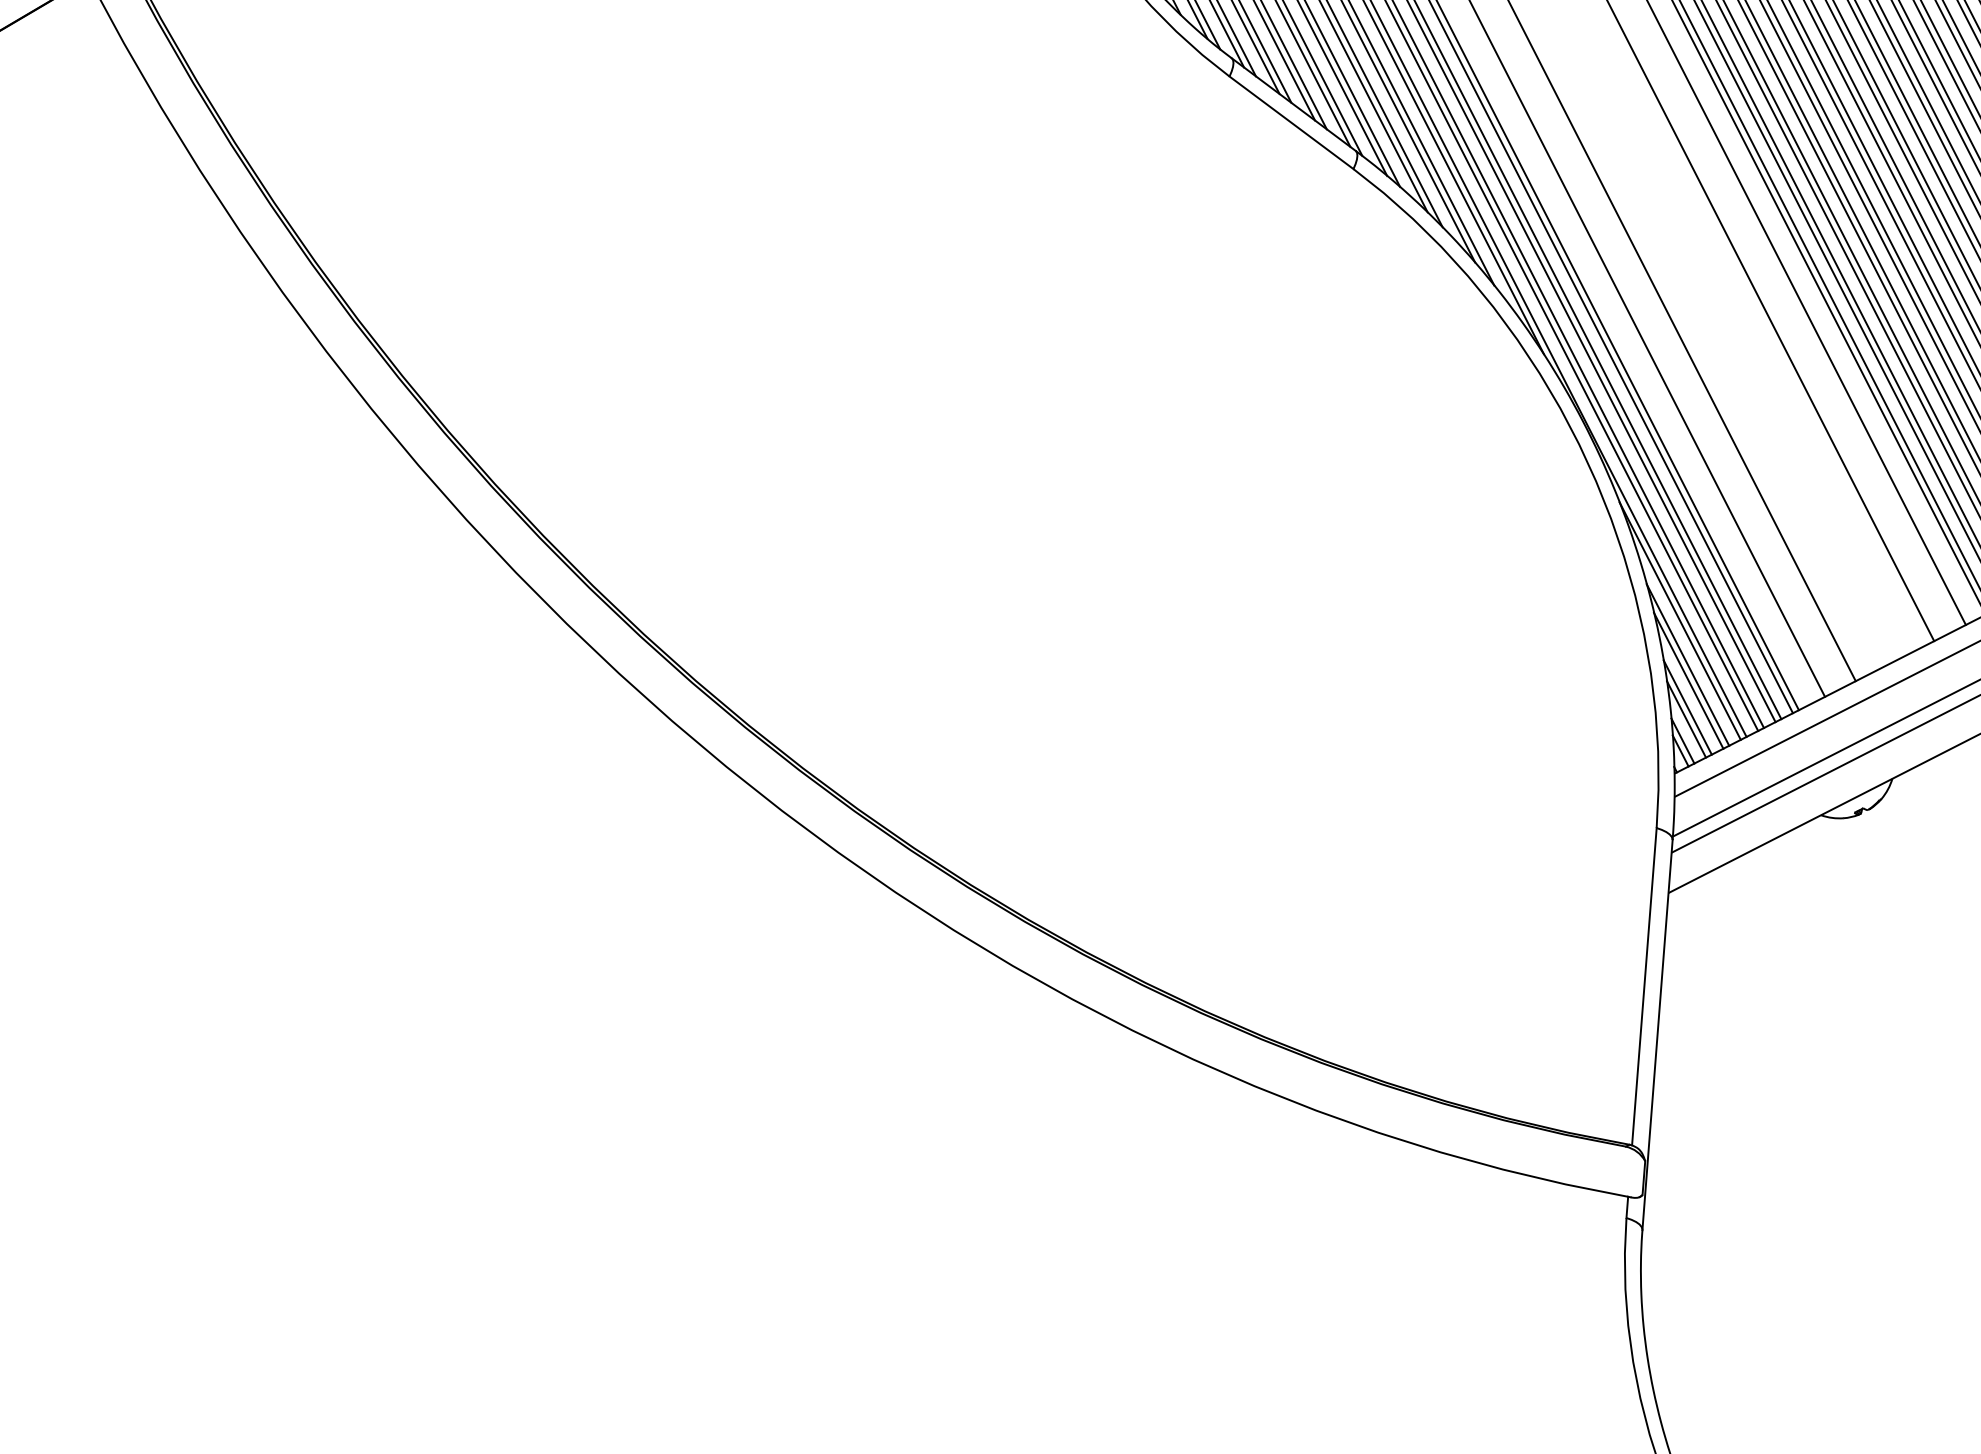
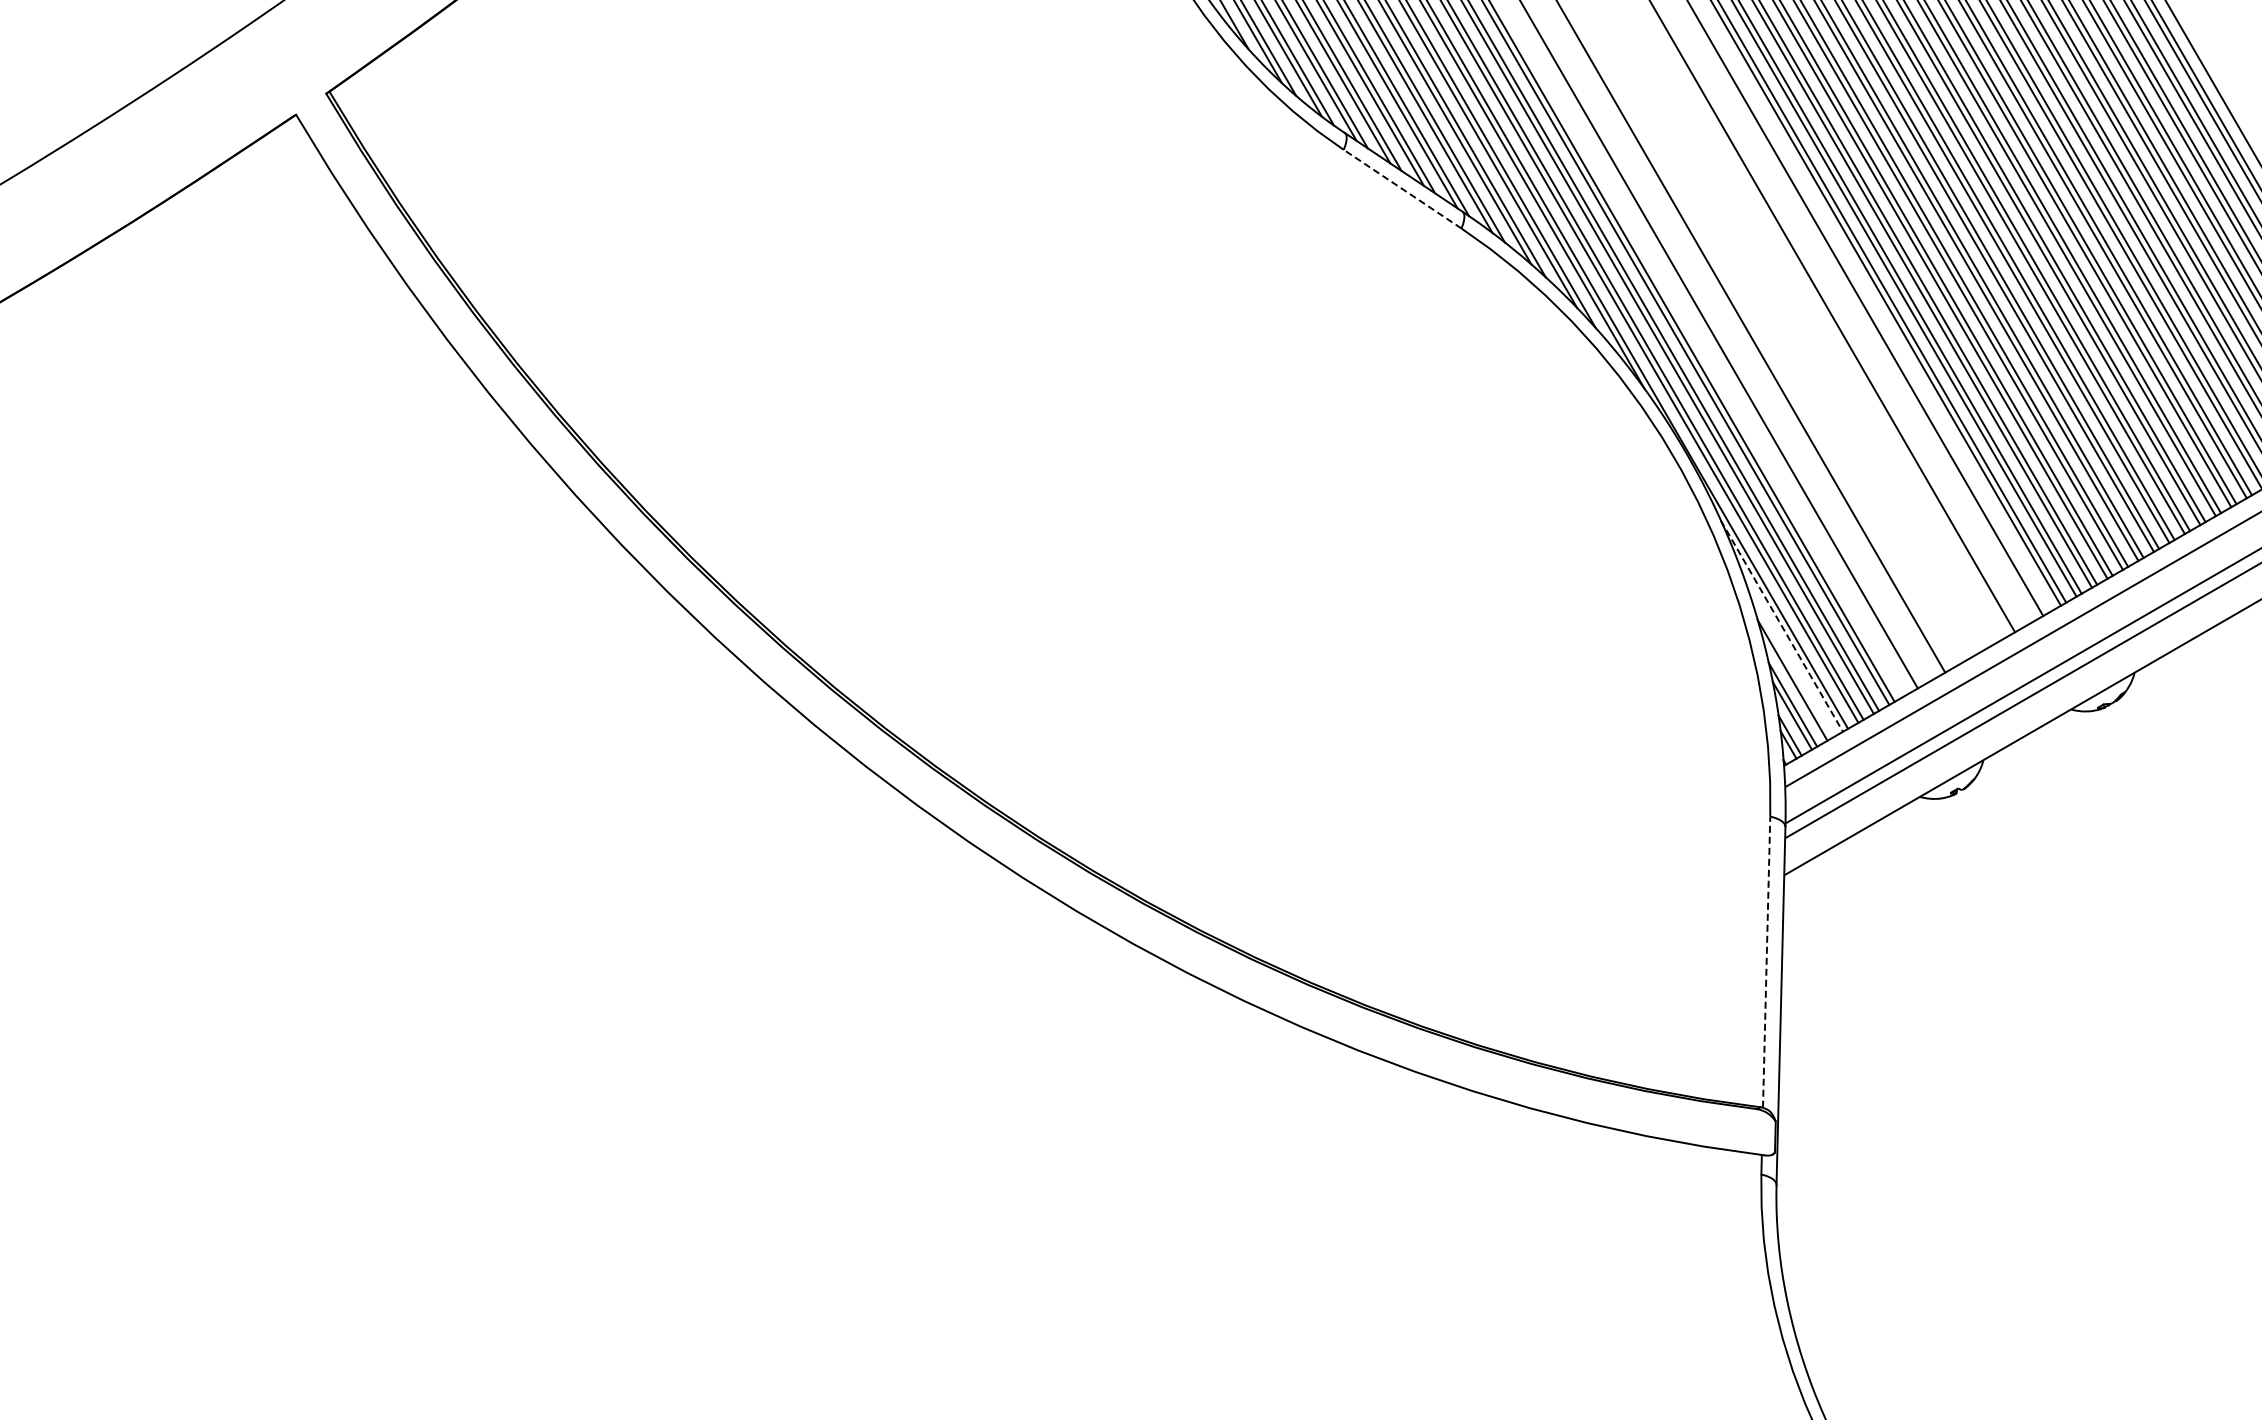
line: (1291, 123) -> (1402, 189), solid -> dashed
line: (1680, 621) -> (1782, 626), solid -> dashed
line: (1687, 664) -> (1790, 665), removed
line: (1644, 987) -> (1766, 962), solid -> dashed

